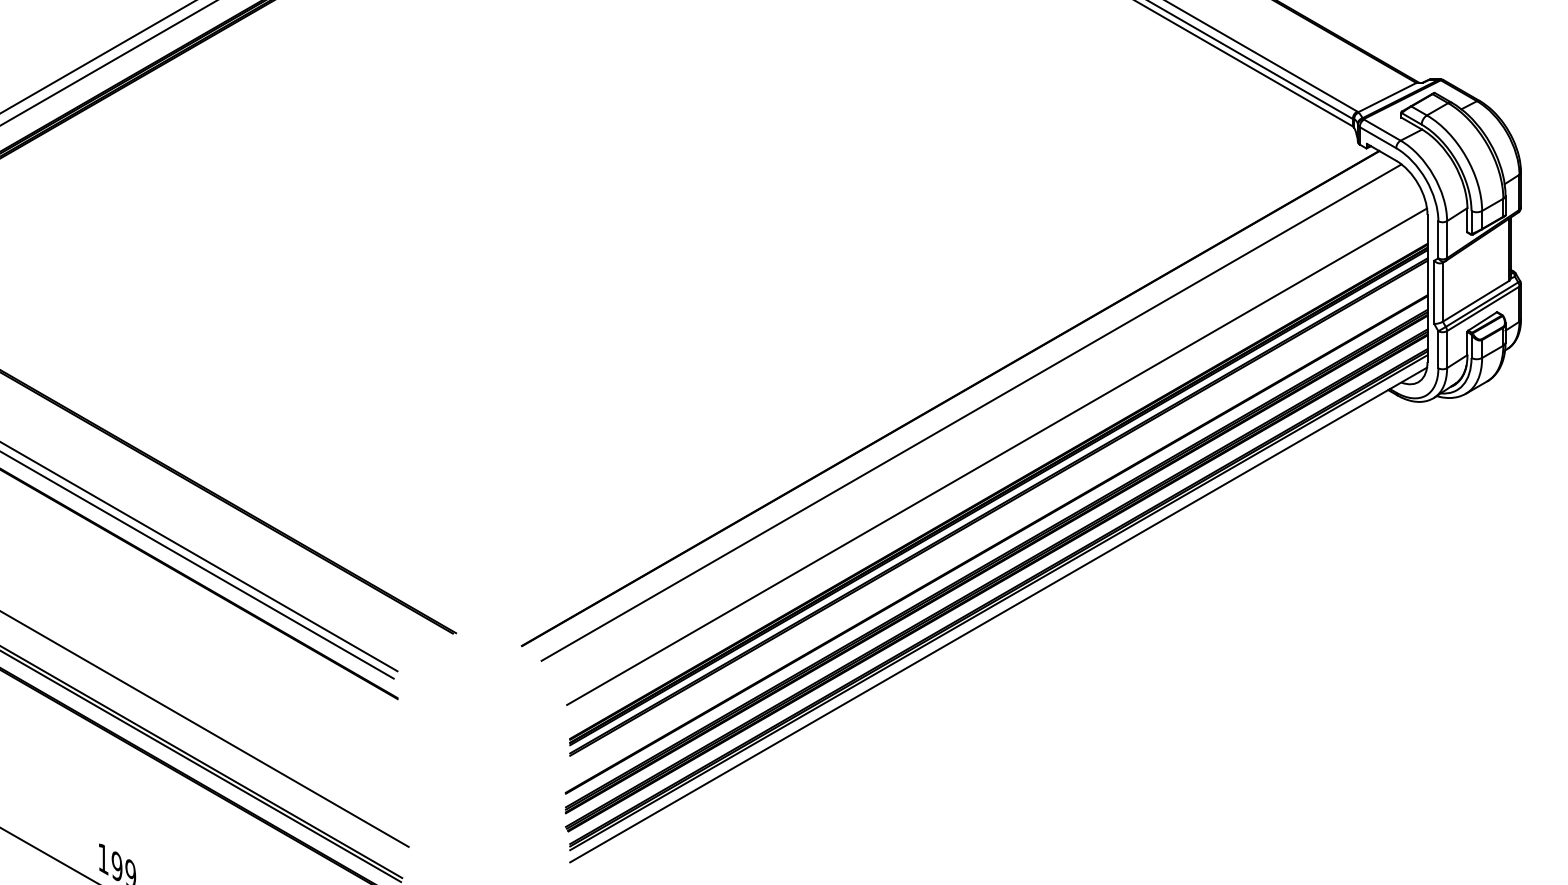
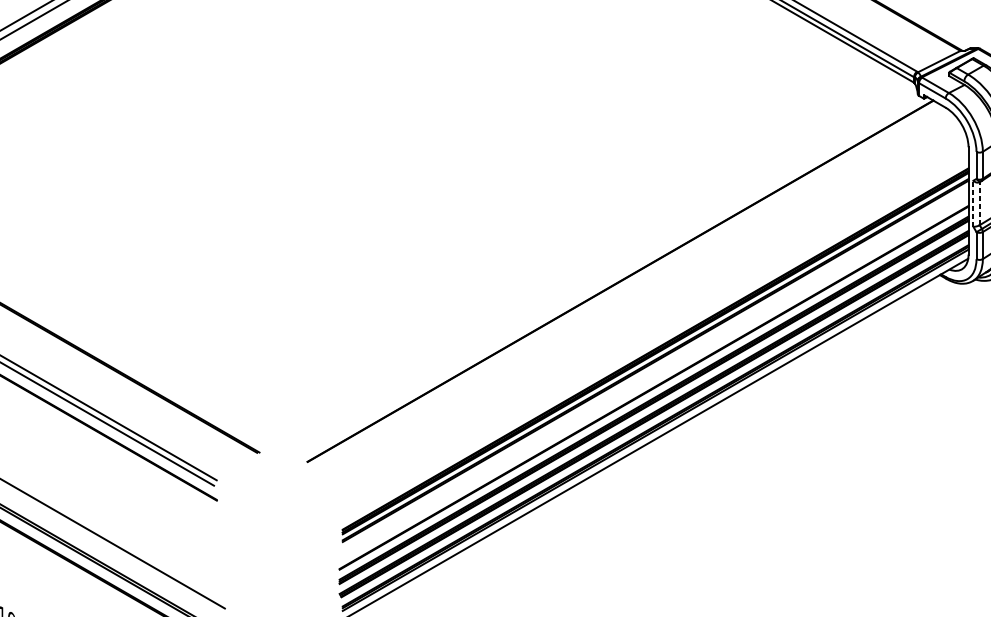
line: (1434, 292) -> (973, 203), solid -> dashed
line: (1442, 292) -> (979, 203), solid -> dashed
line: (971, 412) -> (635, 291), removed
line: (997, 456) -> (654, 323), removed

